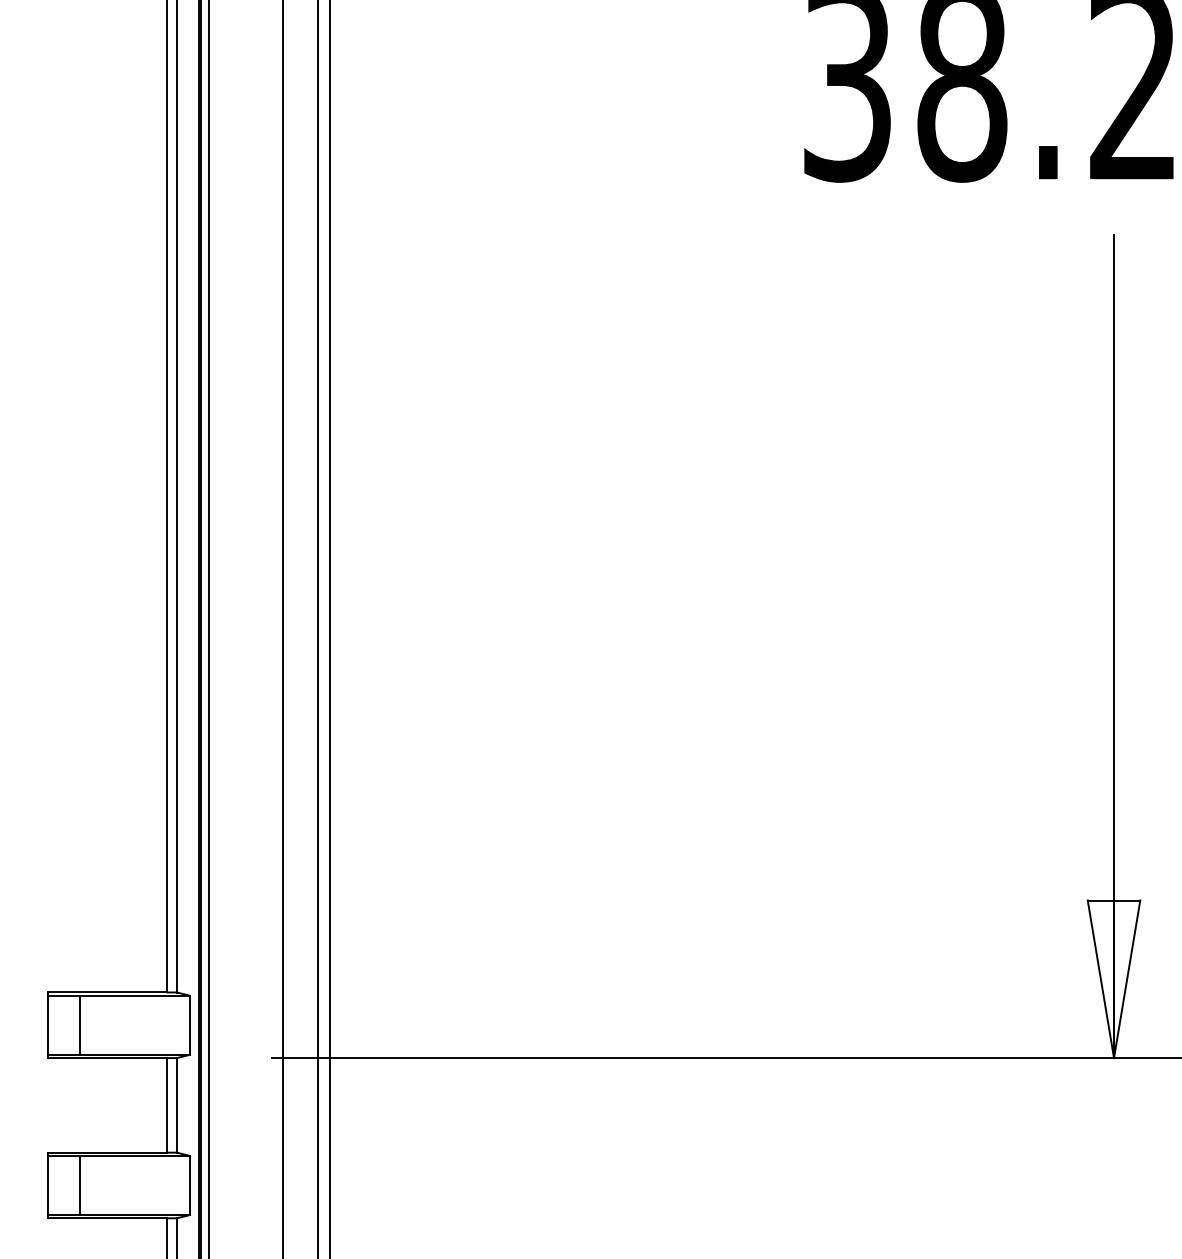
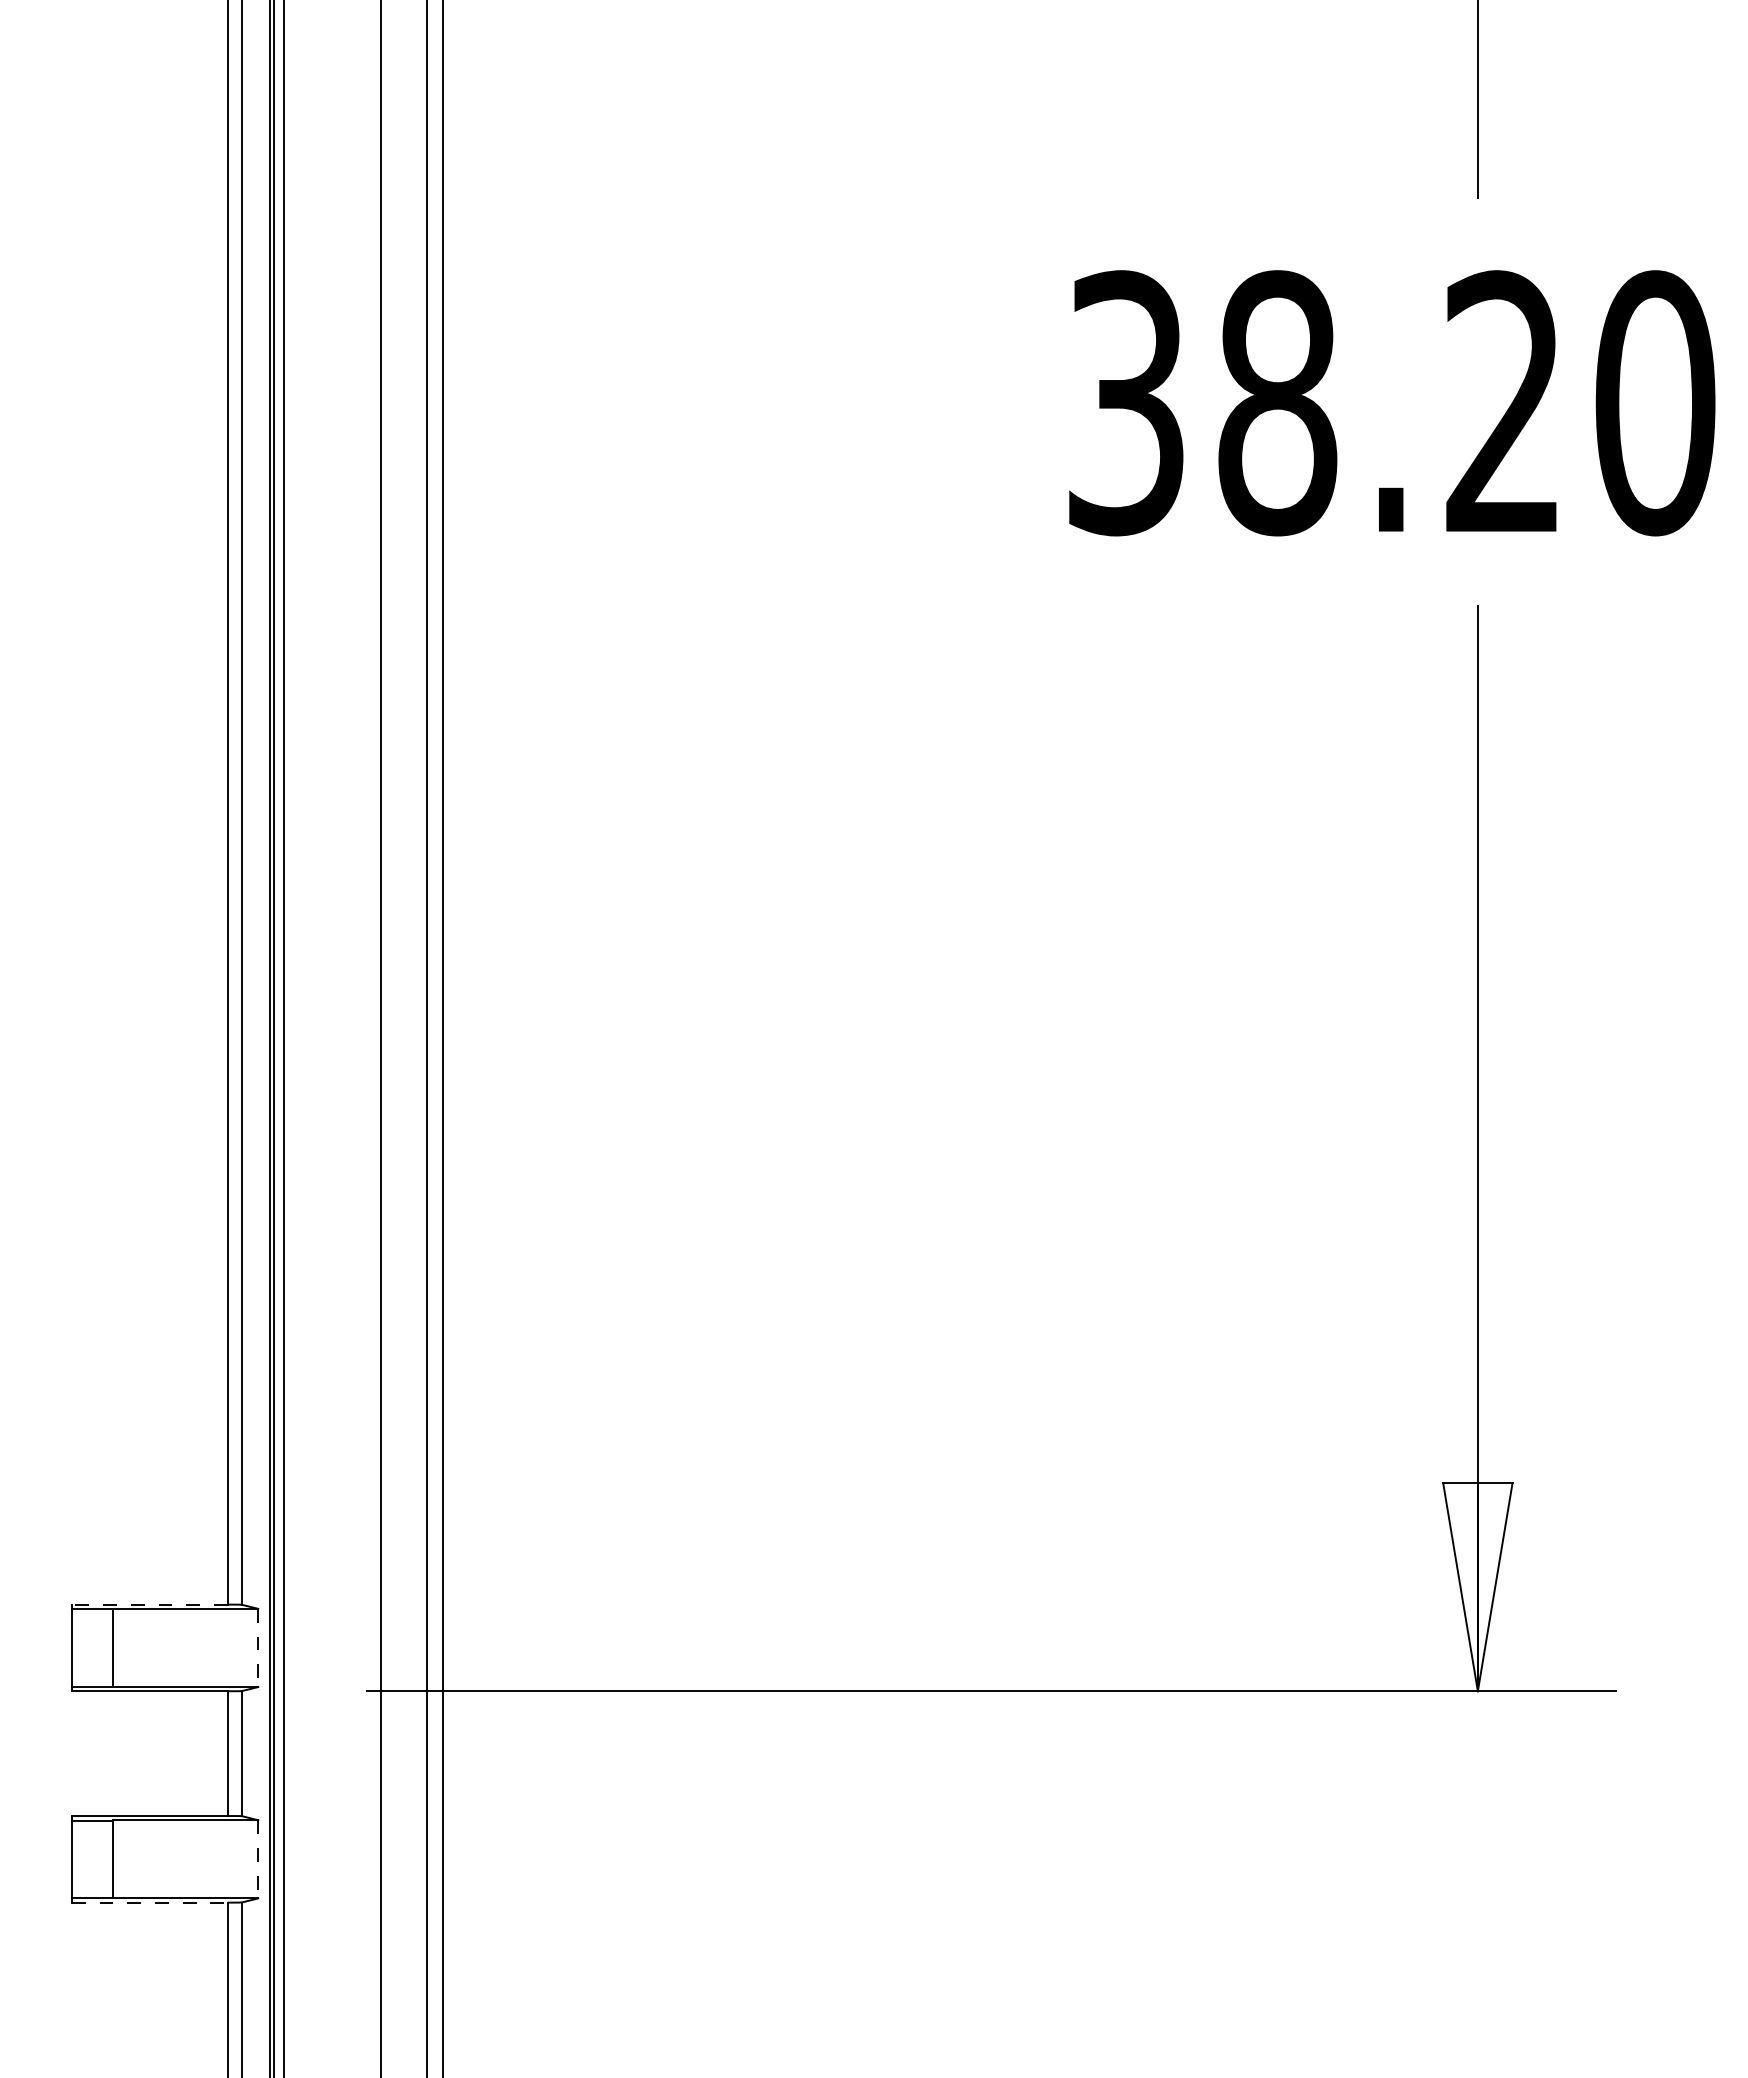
line: (107, 992) -> (149, 1604), solid -> dashed
line: (189, 1025) -> (258, 1648), solid -> dashed
line: (189, 1185) -> (258, 1859), solid -> dashed
line: (108, 1218) -> (150, 1902), solid -> dashed

